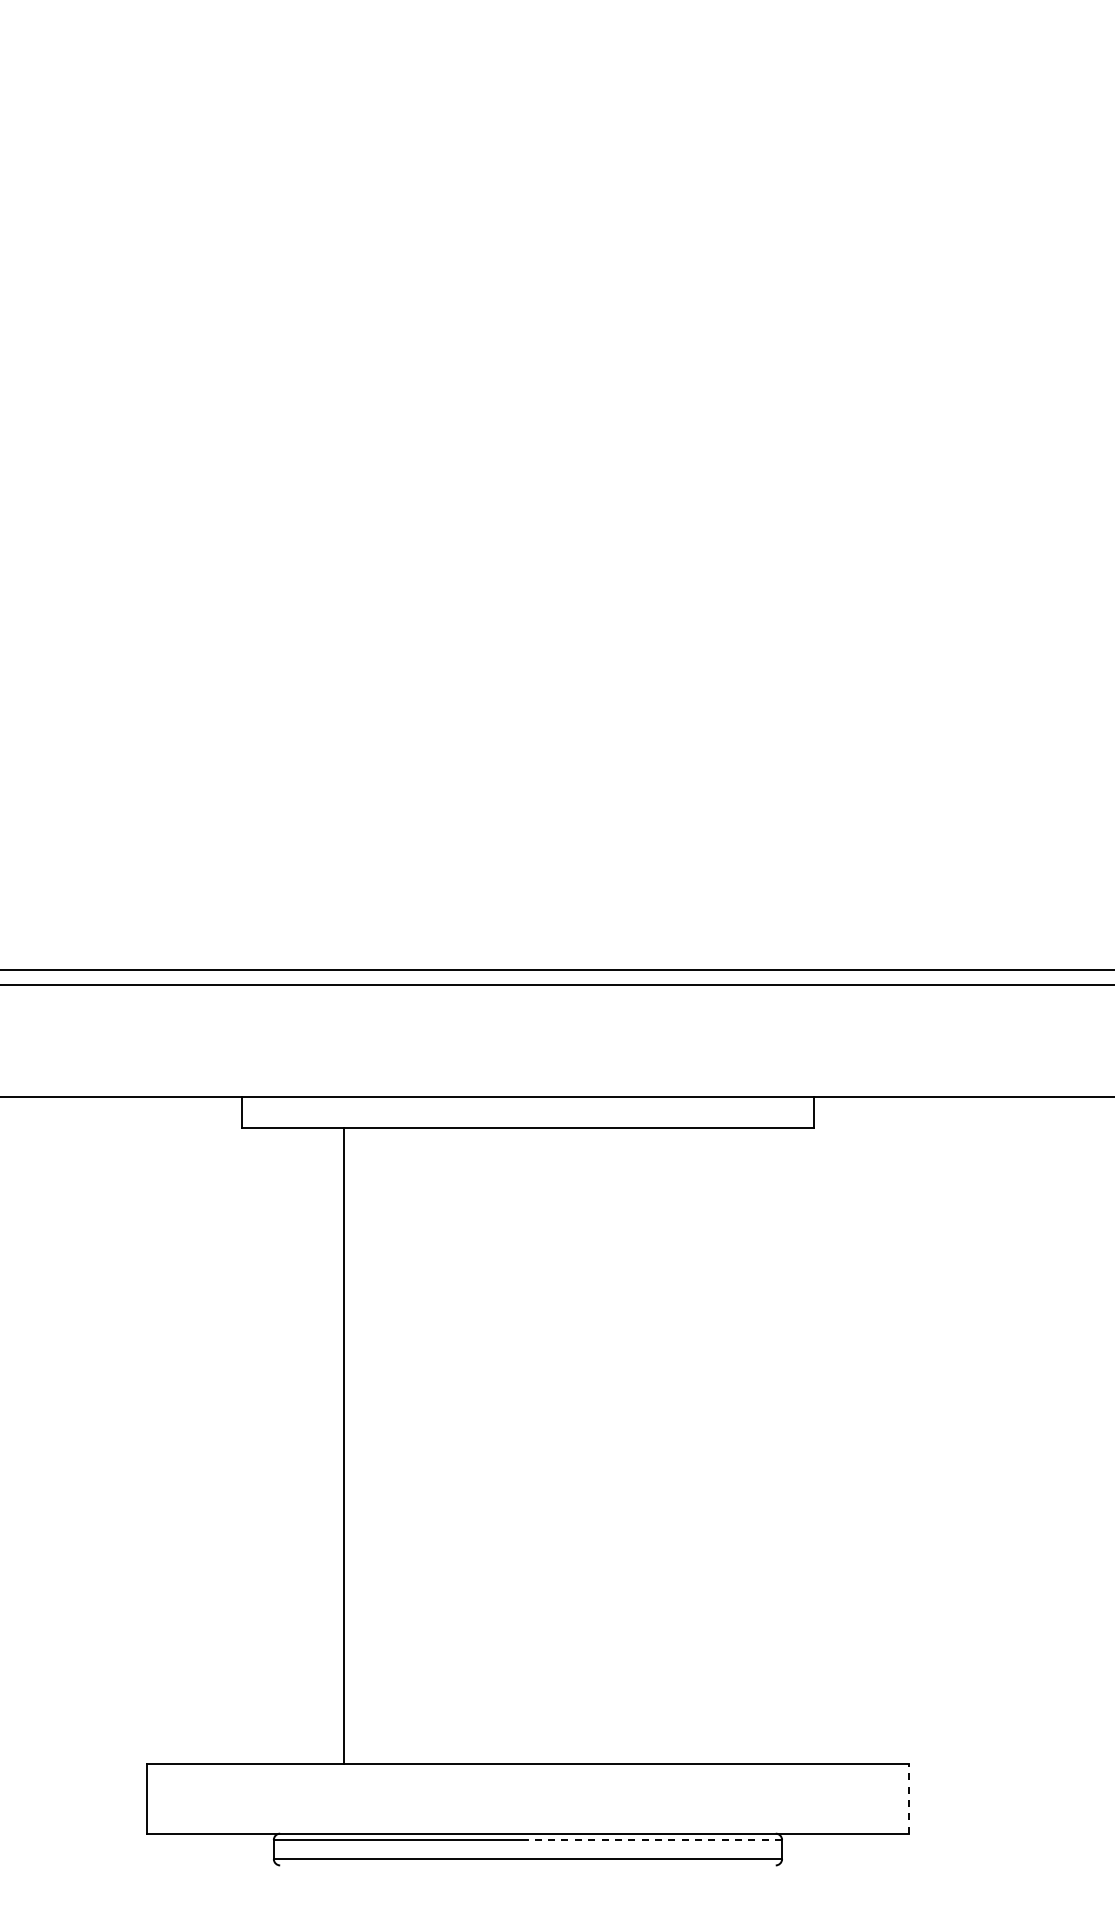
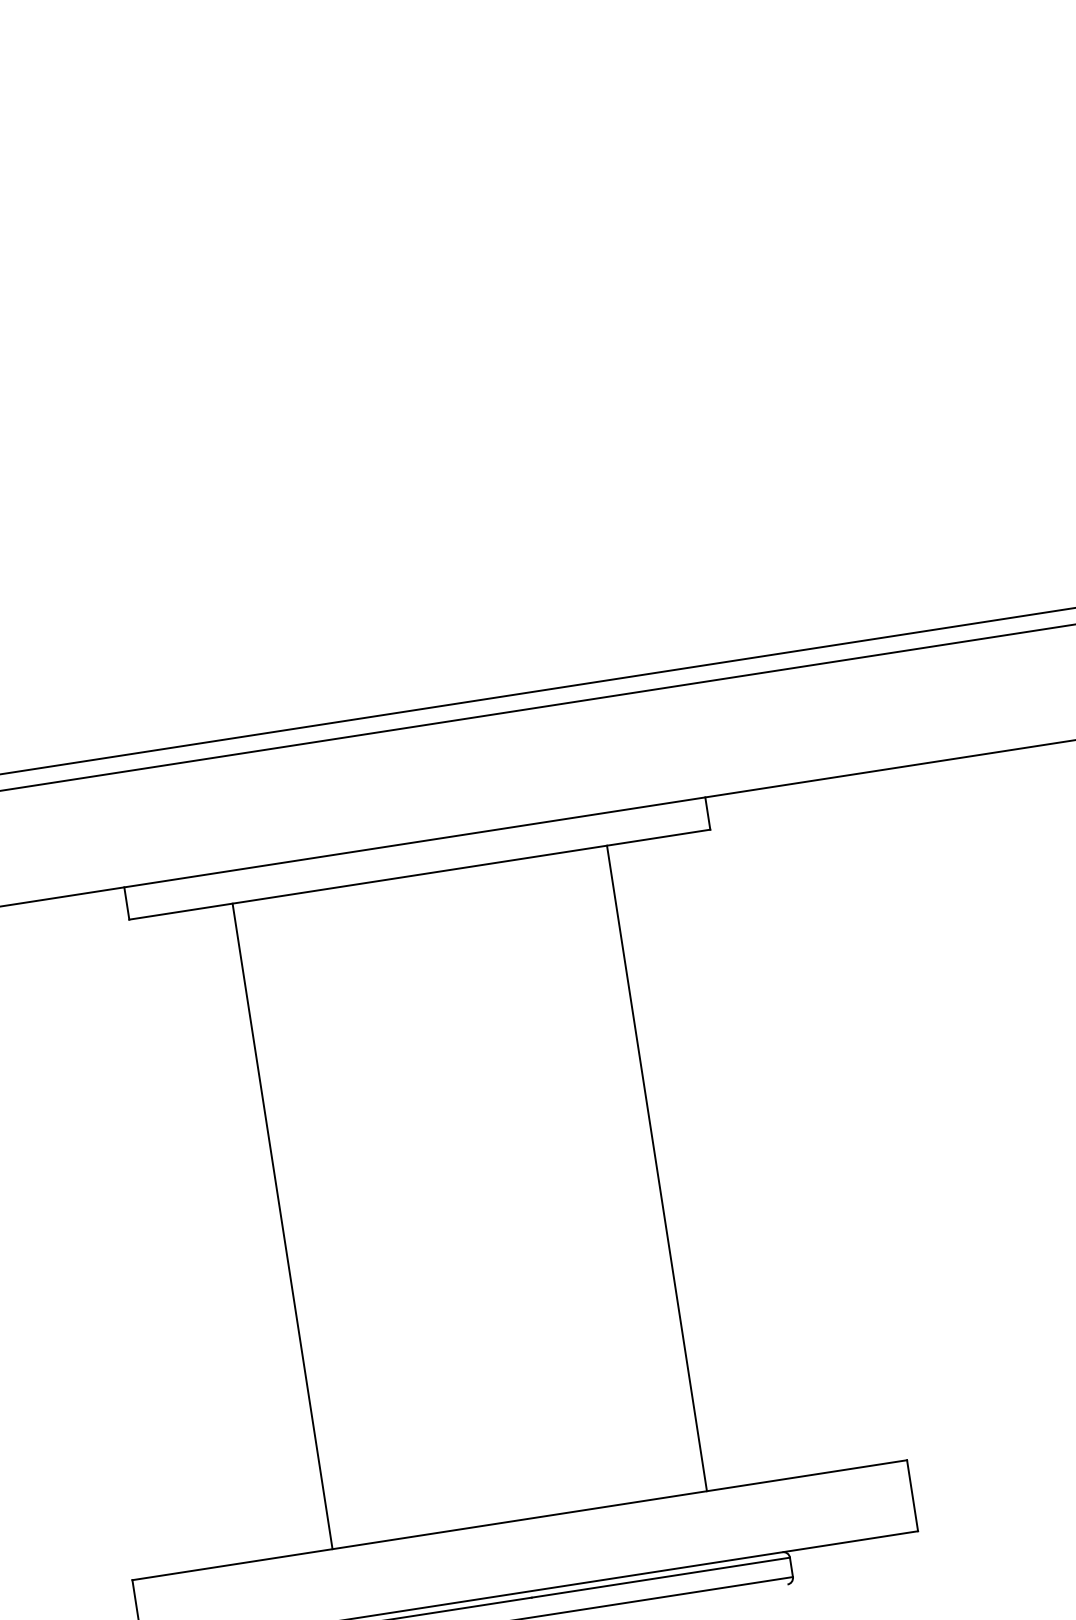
line: (712, 1445) -> (657, 1167), added
line: (909, 1798) -> (912, 1495), dashed -> solid
line: (654, 1840) -> (660, 1578), dashed -> solid

